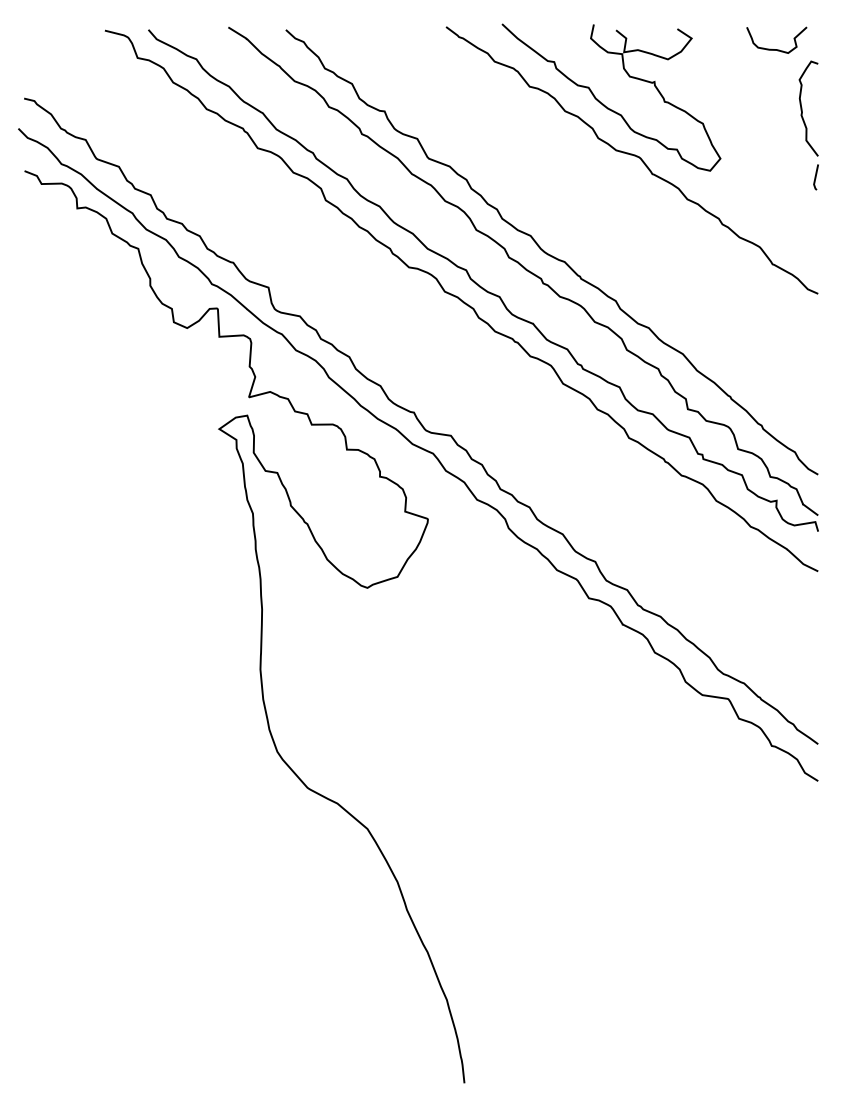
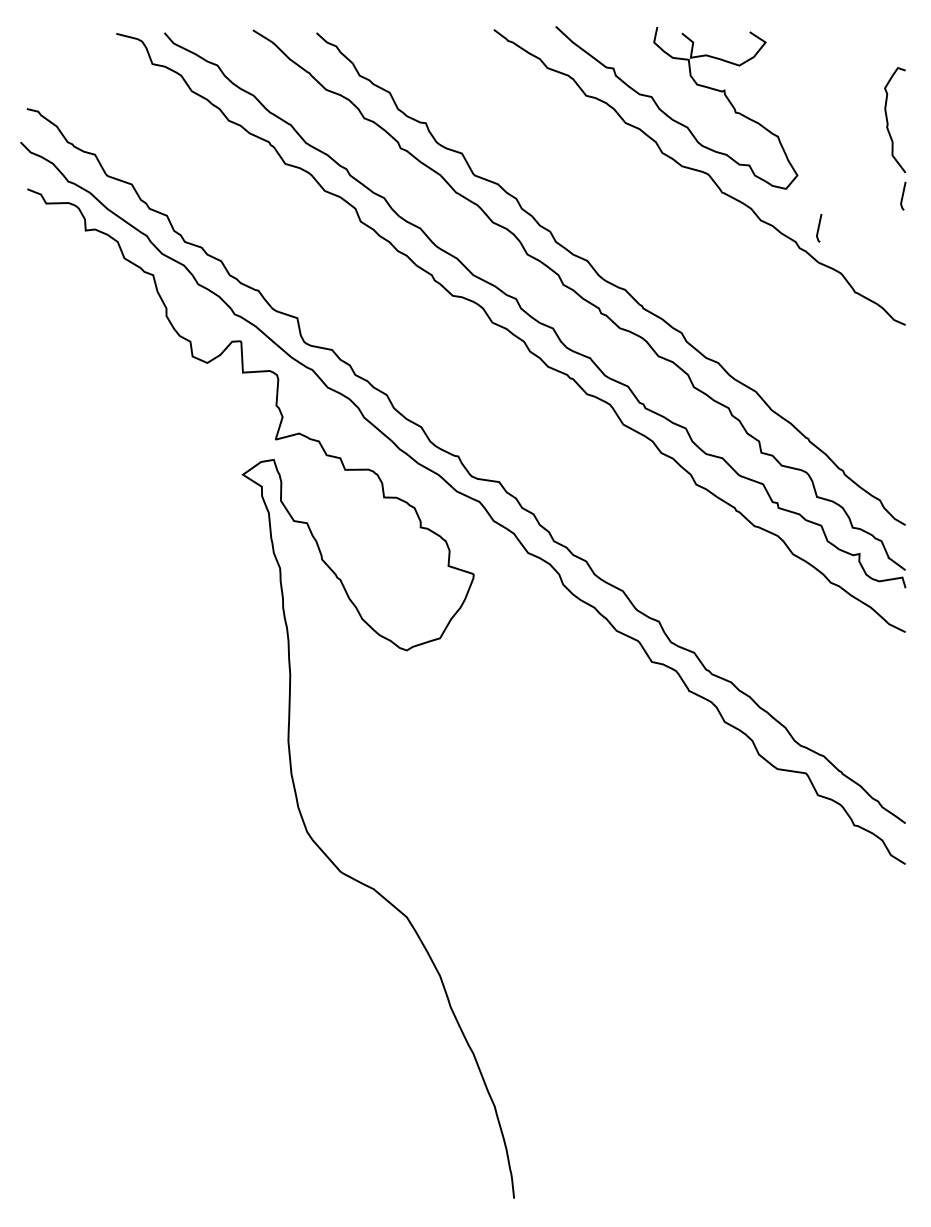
curve: (776, 49) -> (859, 54), removed
line: (739, 206) -> (818, 228), added

